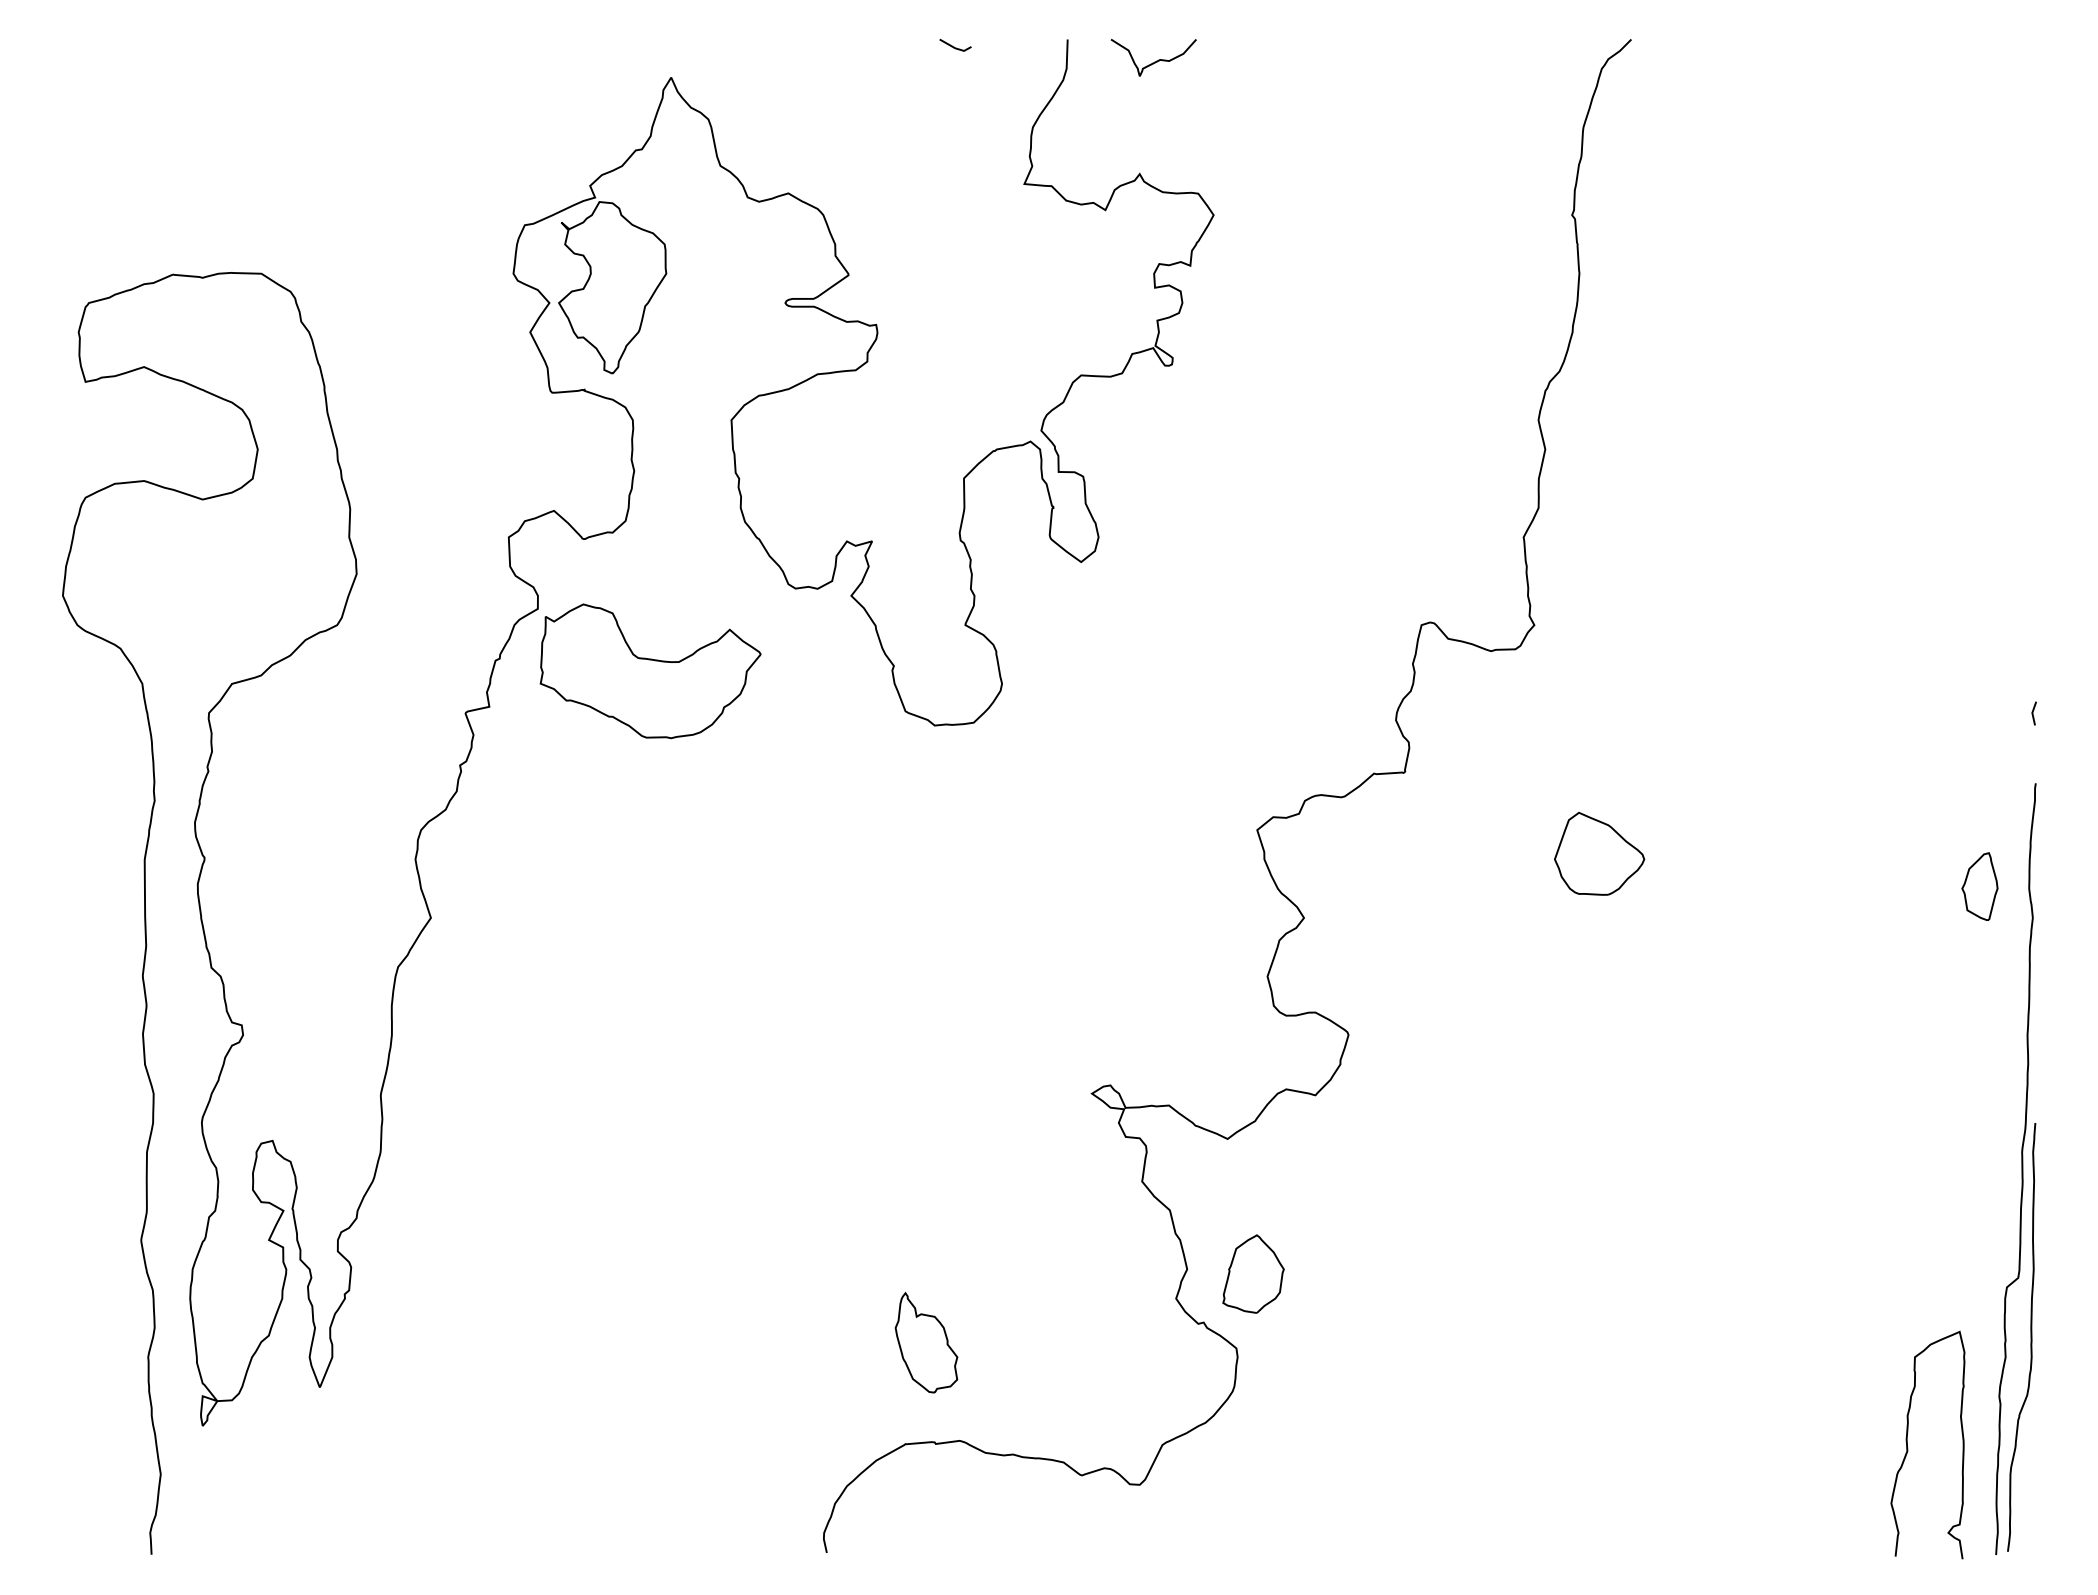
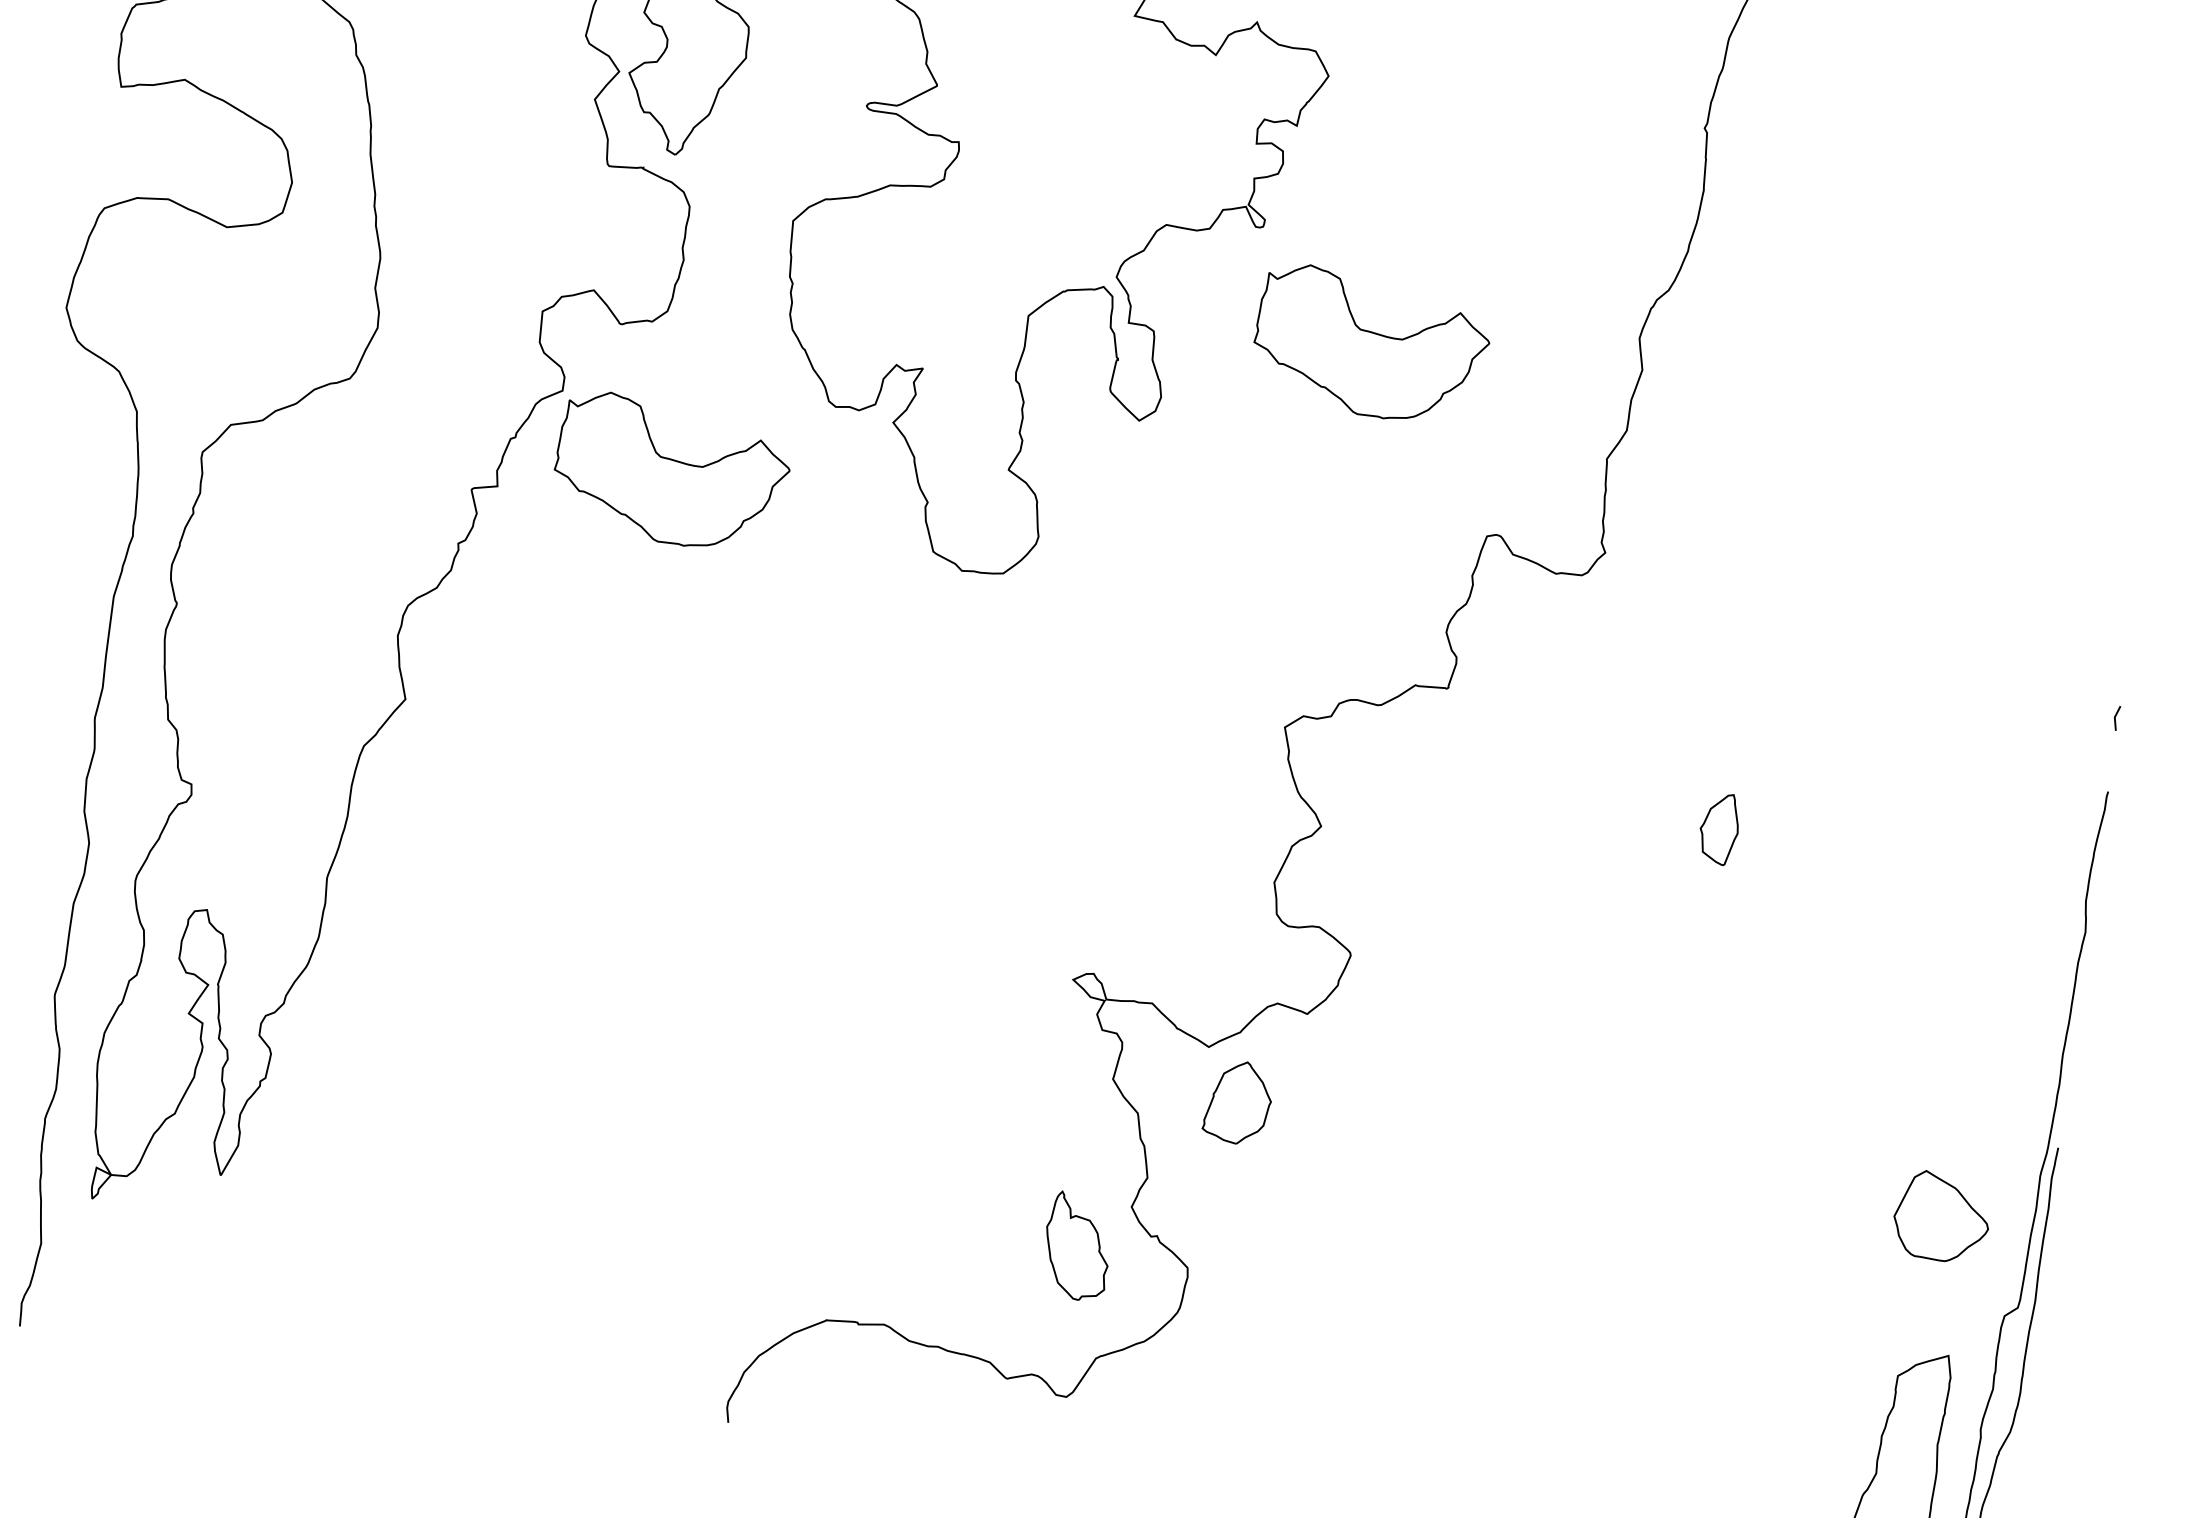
part: (1288, 461) -> (1371, 345), added
part: (1599, 853) -> (1942, 1216), moved
part: (1979, 886) -> (1718, 828), moved
part: (1253, 1273) -> (1238, 1101), moved
part: (926, 1342) -> (1077, 1246), moved

